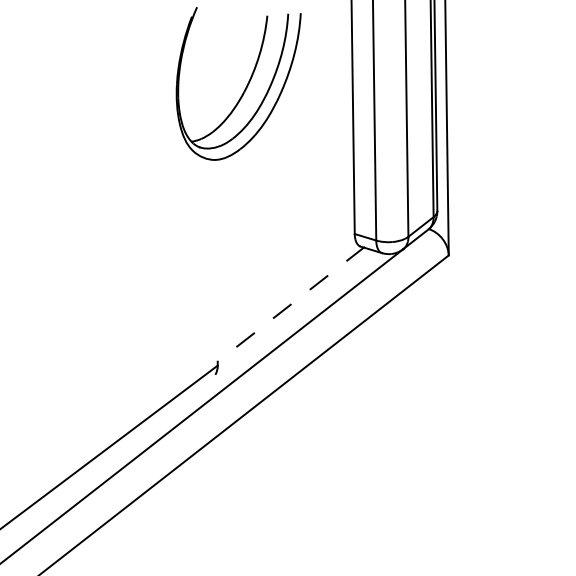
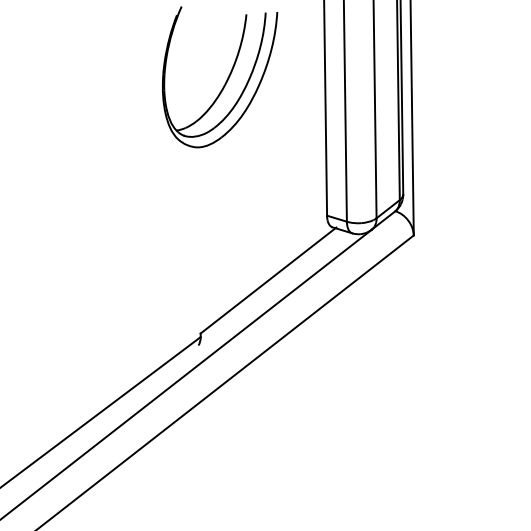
line: (291, 304) -> (268, 280), dashed -> solid

